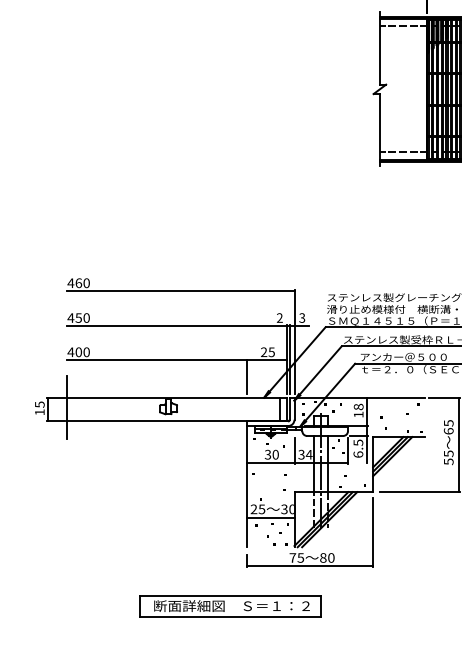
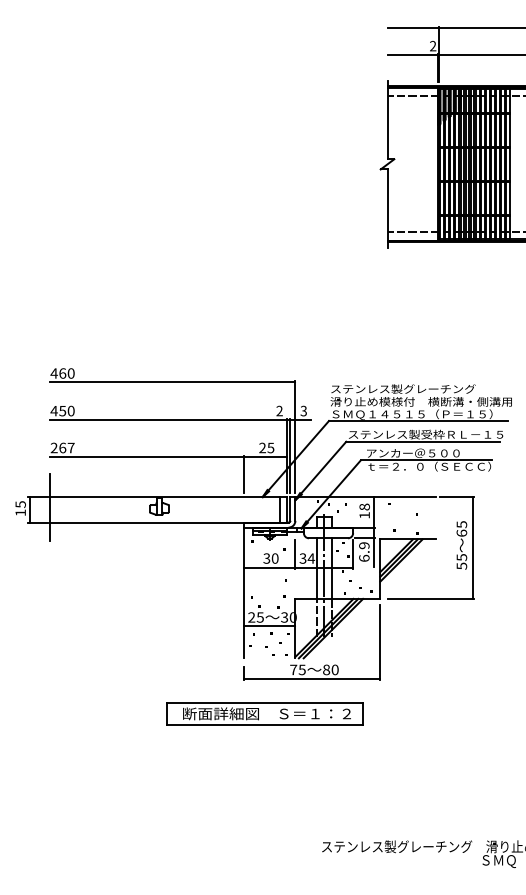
text: (78, 351) -> (62, 447), 400 -> 267
text: (358, 442) -> (364, 545), 6.5 -> 6.9
part: (229, 605) -> (264, 713), moved

